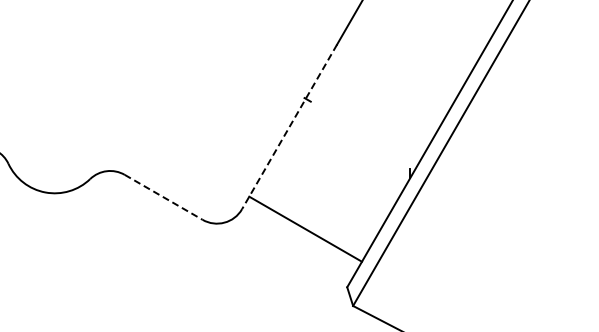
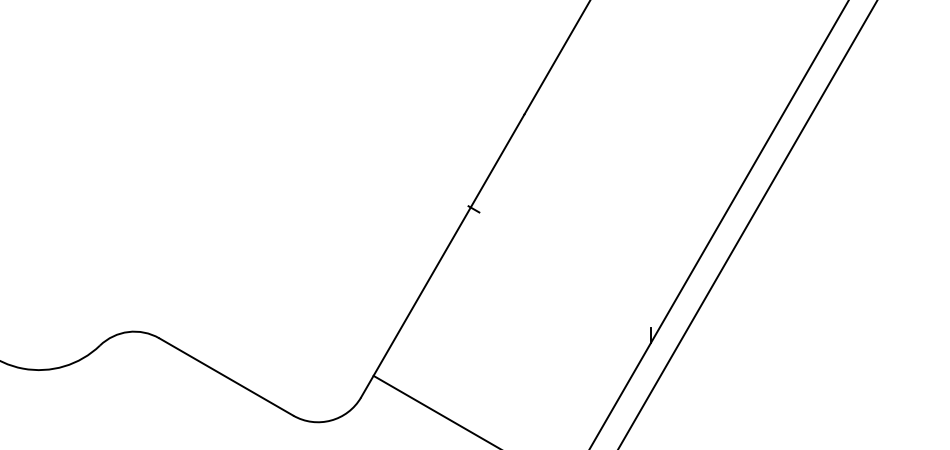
line: (289, 126) -> (442, 255), dashed -> solid
line: (163, 197) -> (226, 377), dashed -> solid

